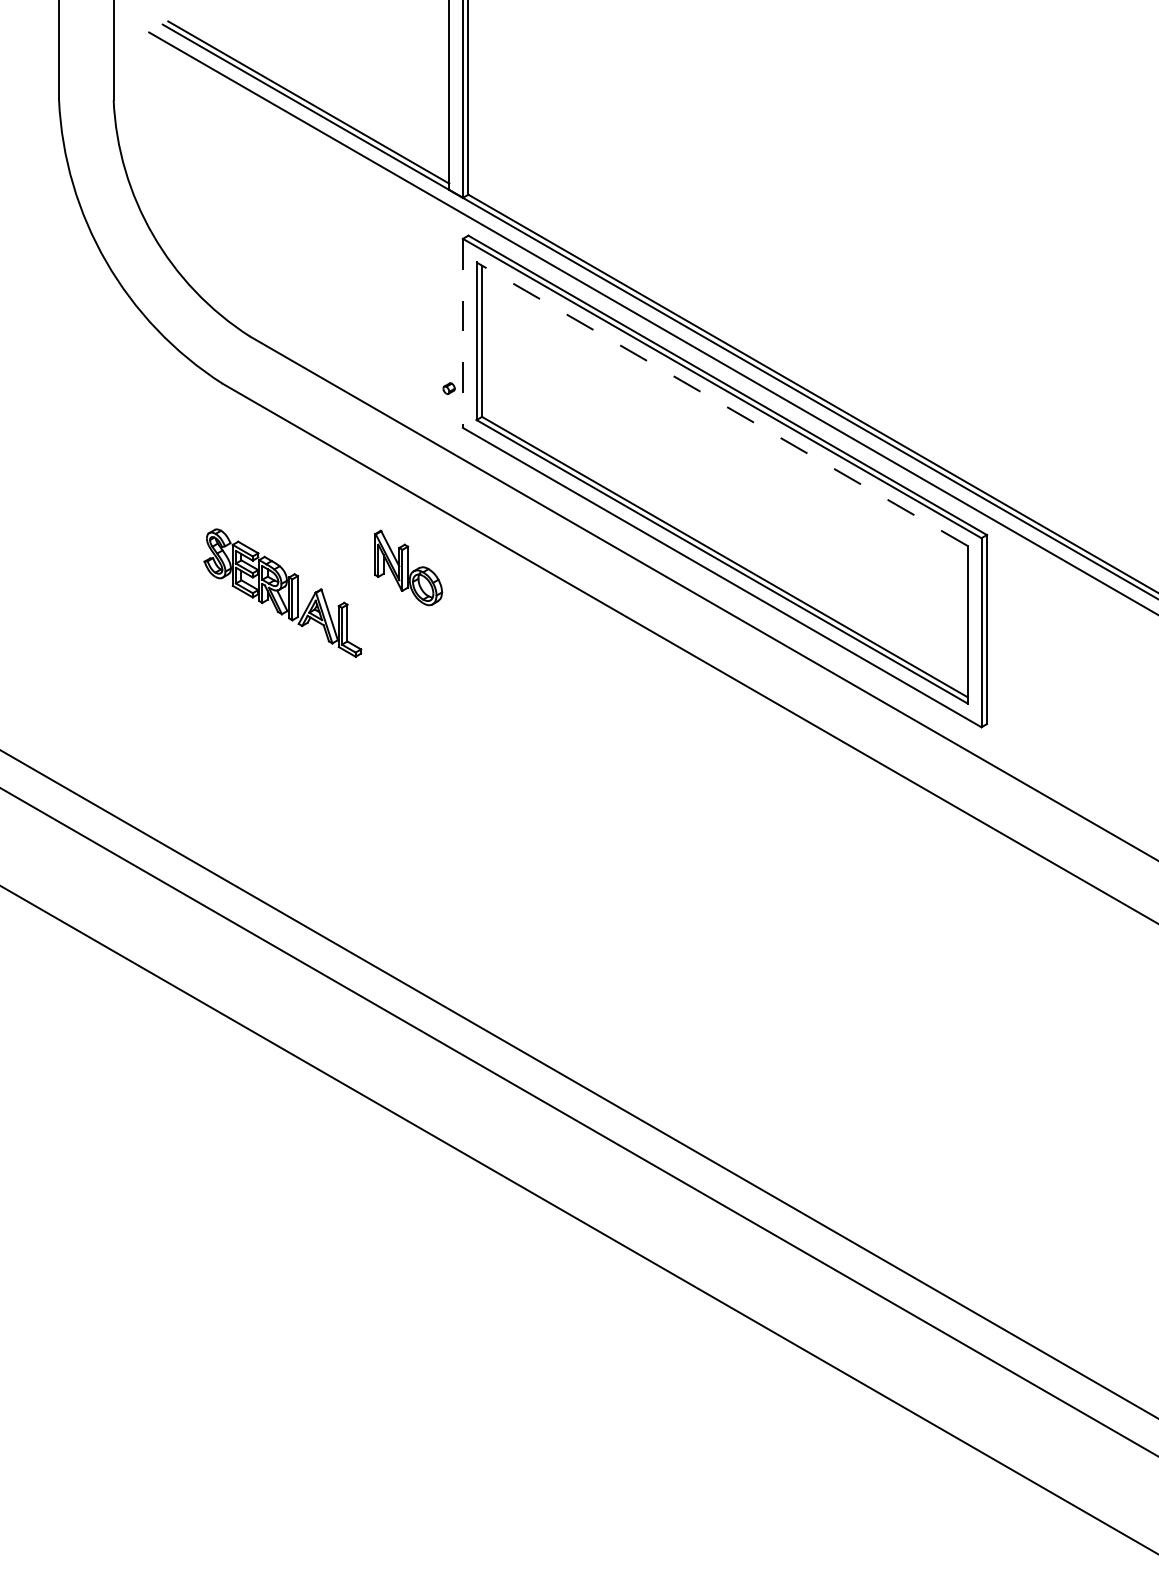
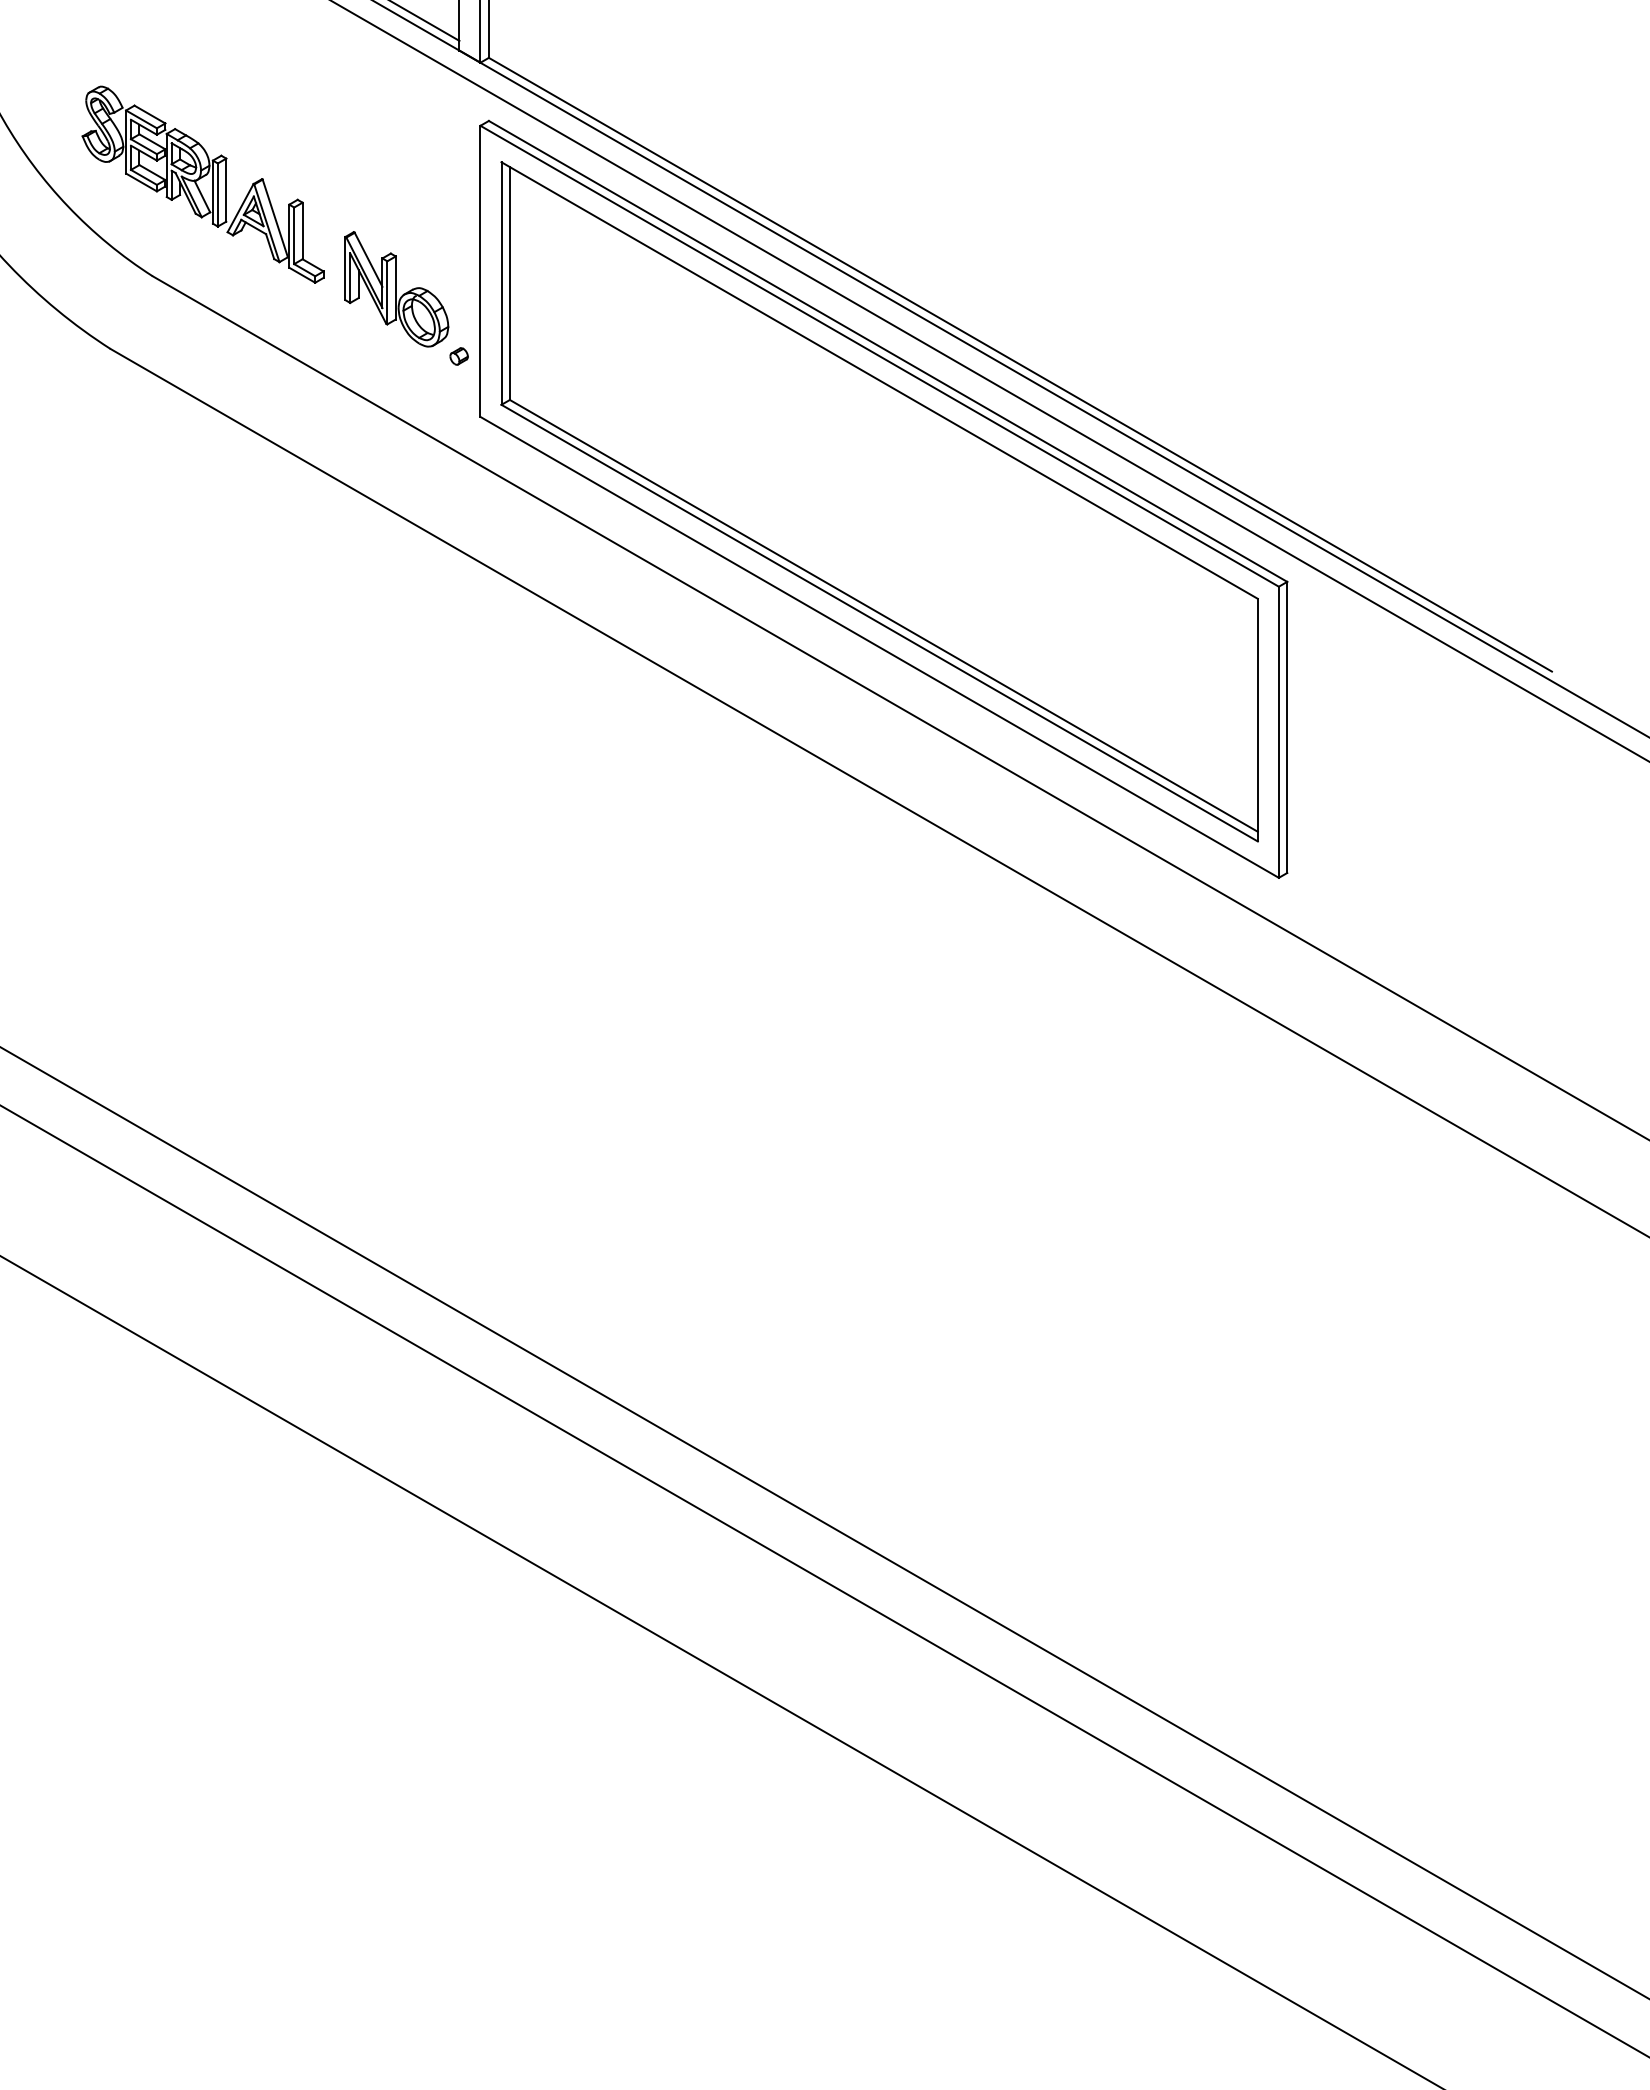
line: (462, 333) -> (479, 271), dashed -> solid
line: (722, 404) -> (880, 380), dashed -> solid
part: (408, 567) -> (396, 288), moved
part: (282, 592) -> (202, 183), moved

